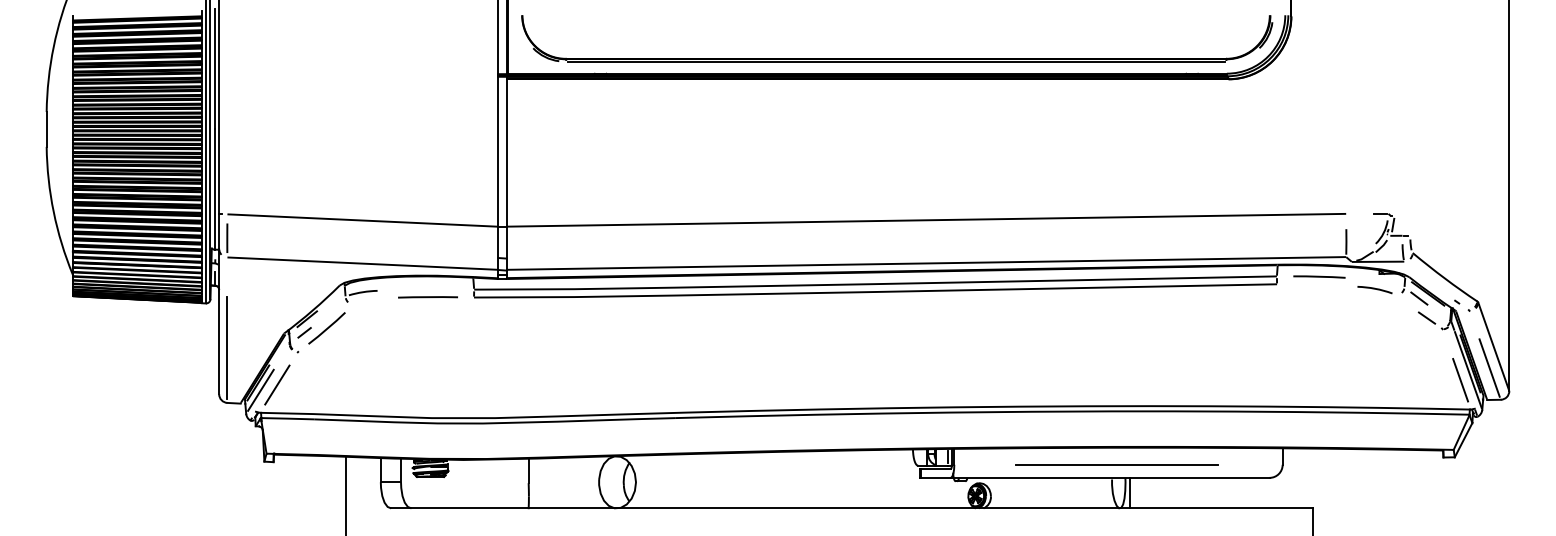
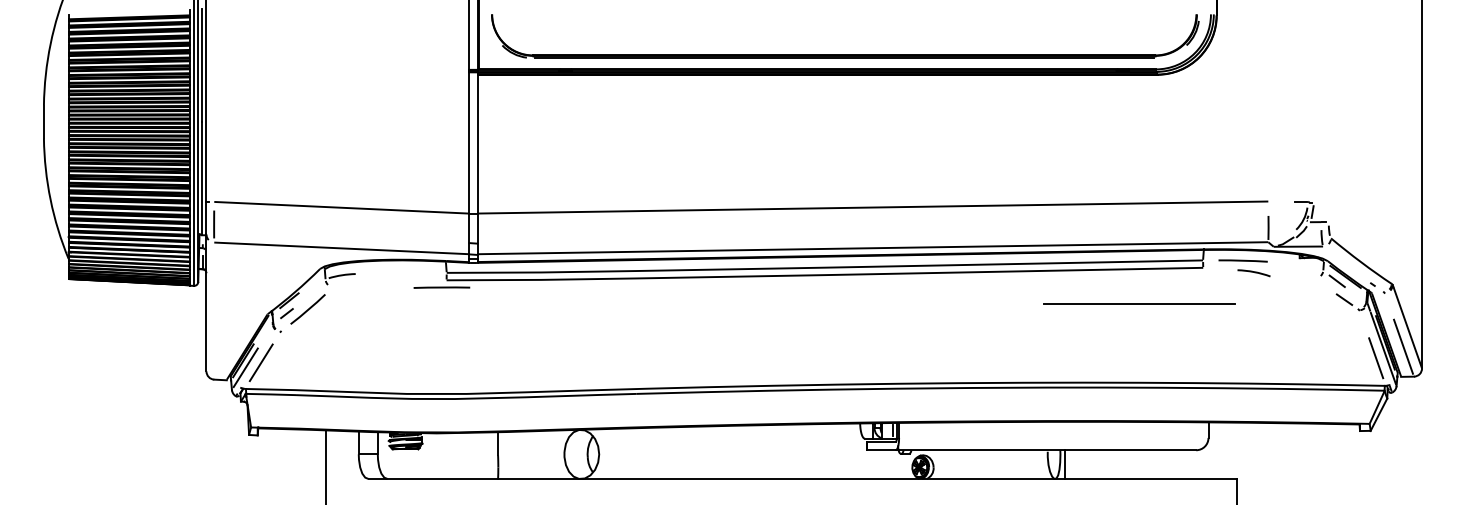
arc: (1374, 289) -> (1253, 272), moved
line: (427, 297) -> (441, 287), moved
line: (227, 348) -> (214, 328), removed
line: (1116, 464) -> (1139, 303), moved

